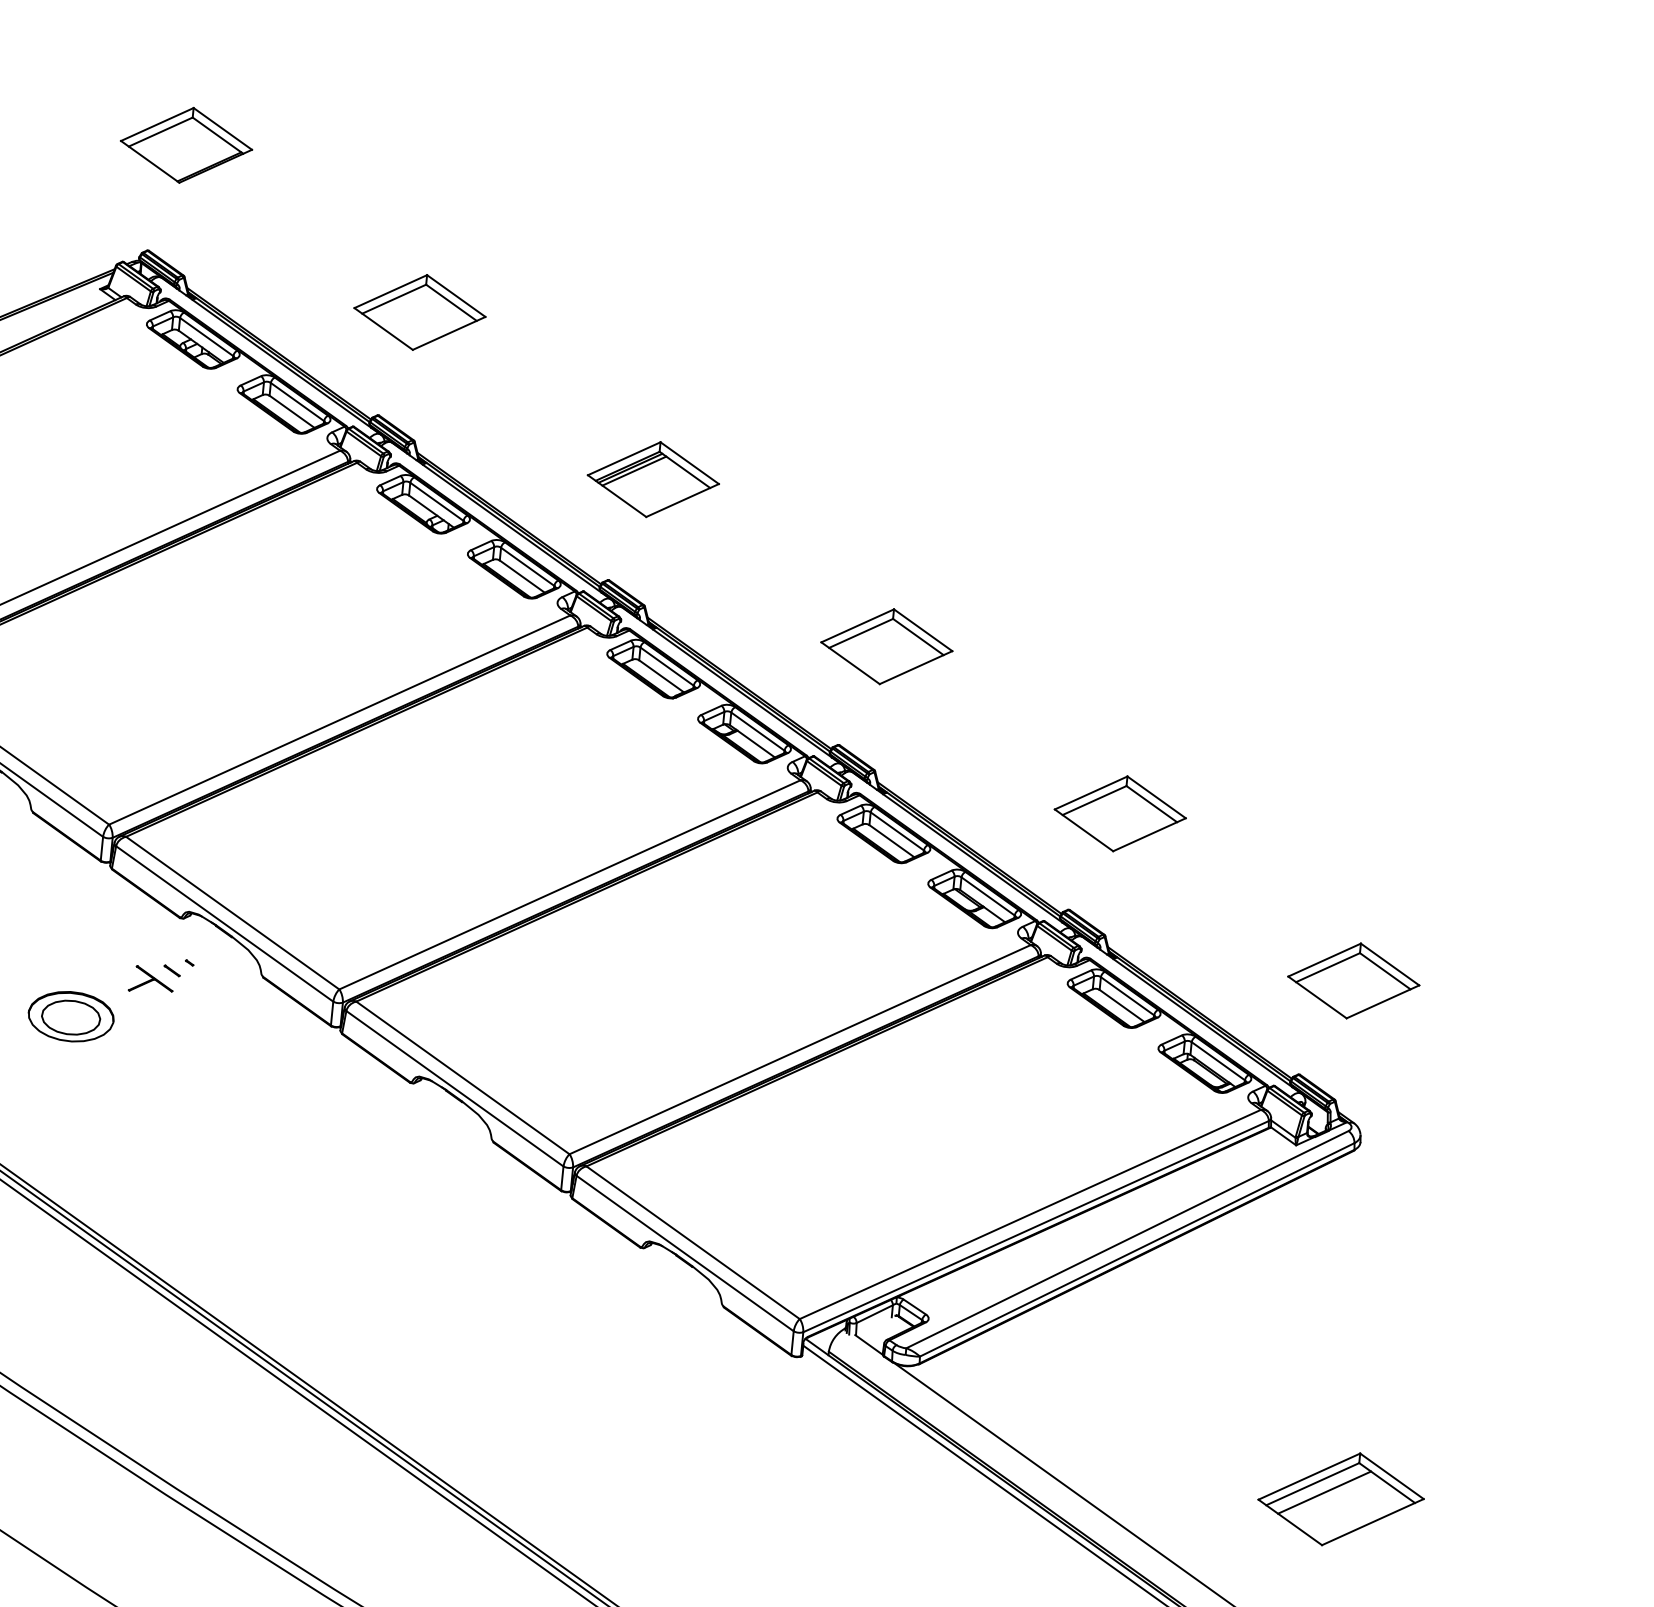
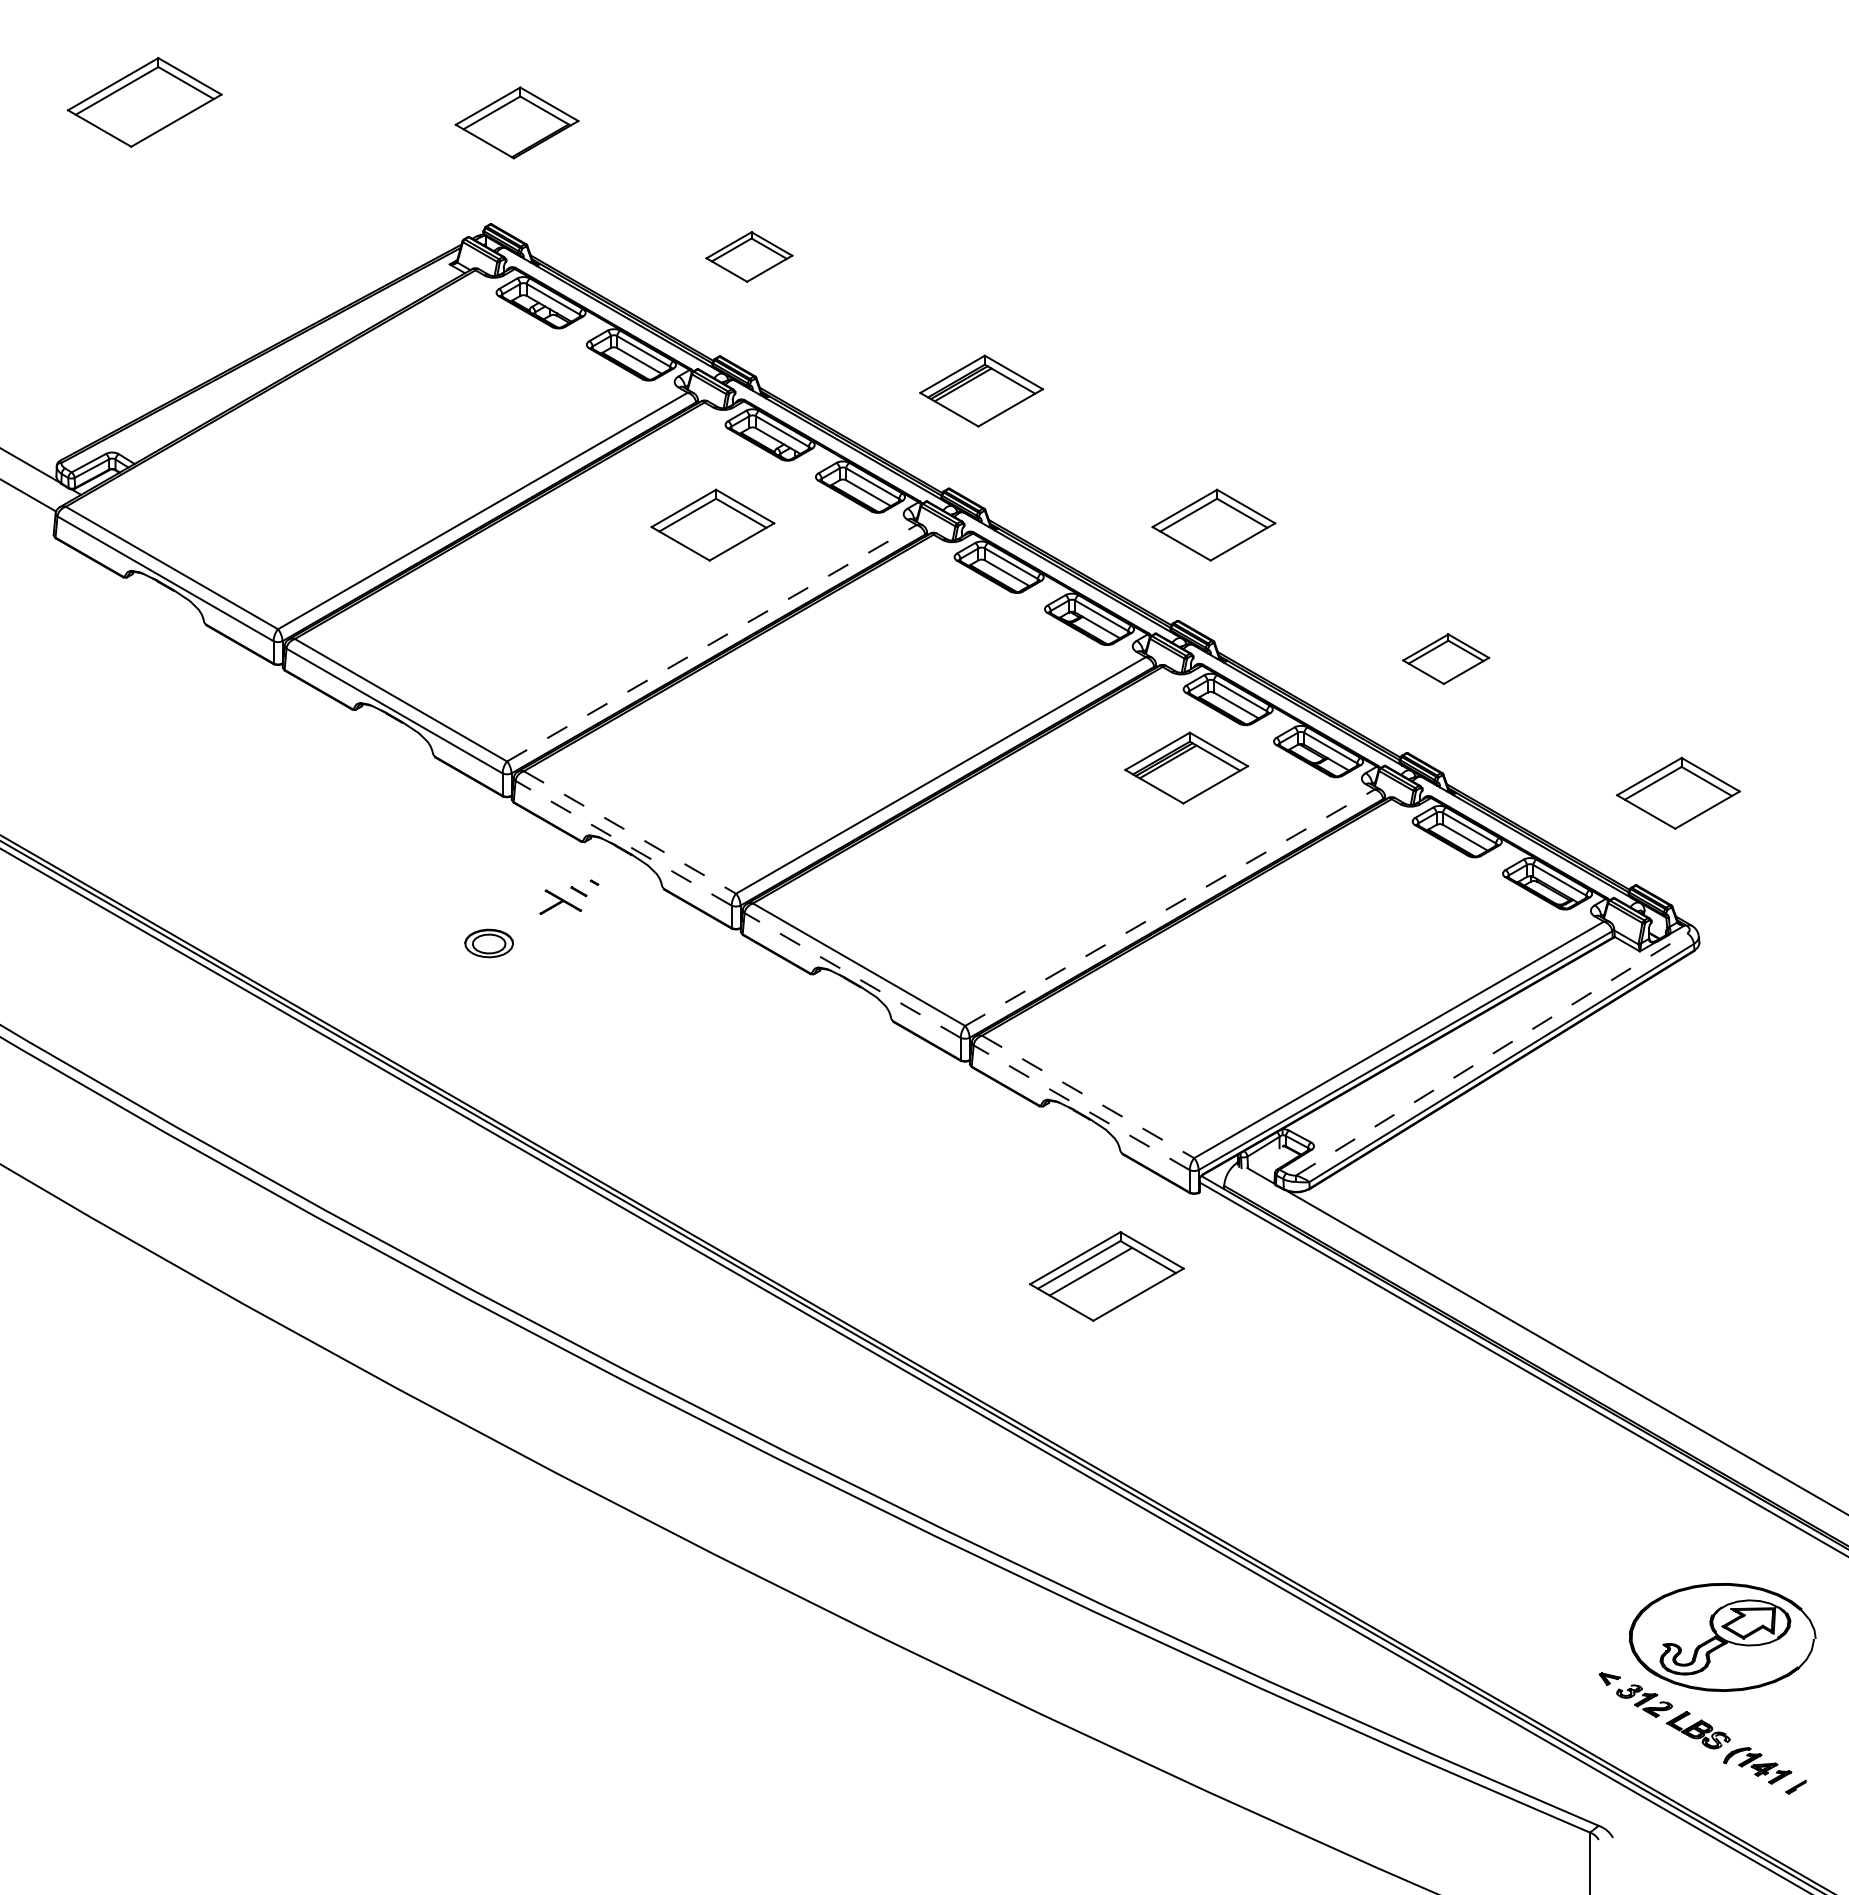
part: (420, 311) -> (749, 256), size x0.7
part: (352, 593) -> (712, 524), added
line: (339, 720) -> (711, 643), solid -> dashed
part: (1119, 812) -> (1445, 658), size x0.7
part: (832, 902) -> (1186, 767), added
line: (233, 913) -> (630, 832), solid -> dashed
line: (224, 924) -> (623, 843), solid -> dashed
part: (70, 1016) -> (488, 943), size x0.6
line: (800, 1049) -> (1170, 907), solid -> dashed
line: (454, 1088) -> (852, 975), solid -> dashed
line: (1128, 1239) -> (1492, 1054), solid -> dashed
line: (693, 1243) -> (1088, 1097), solid -> dashed
line: (684, 1253) -> (1081, 1107), solid -> dashed
part: (1340, 1499) -> (1106, 1276), moved

